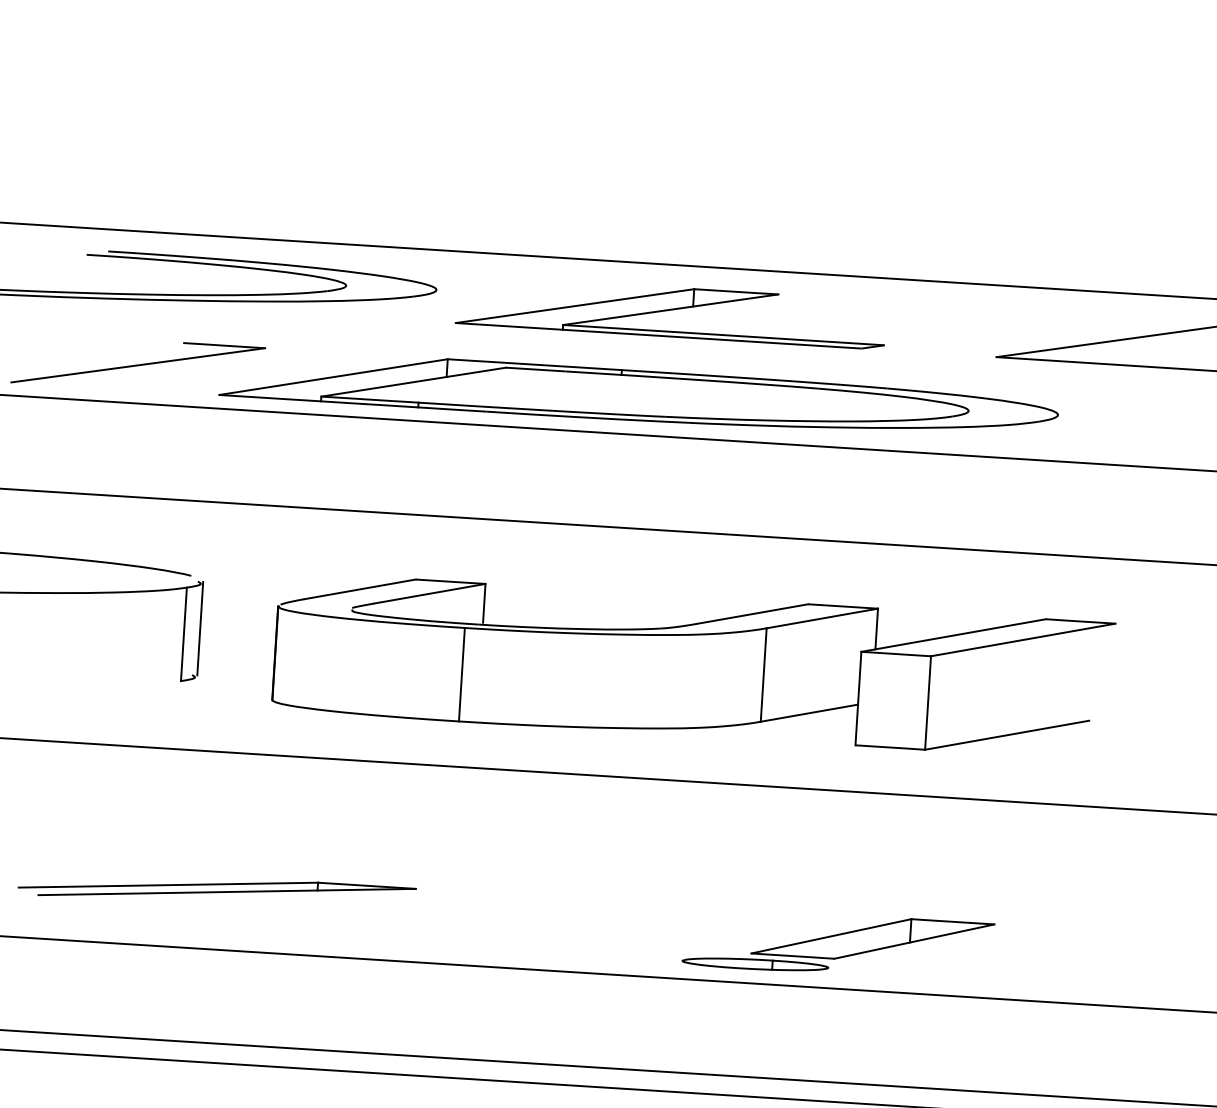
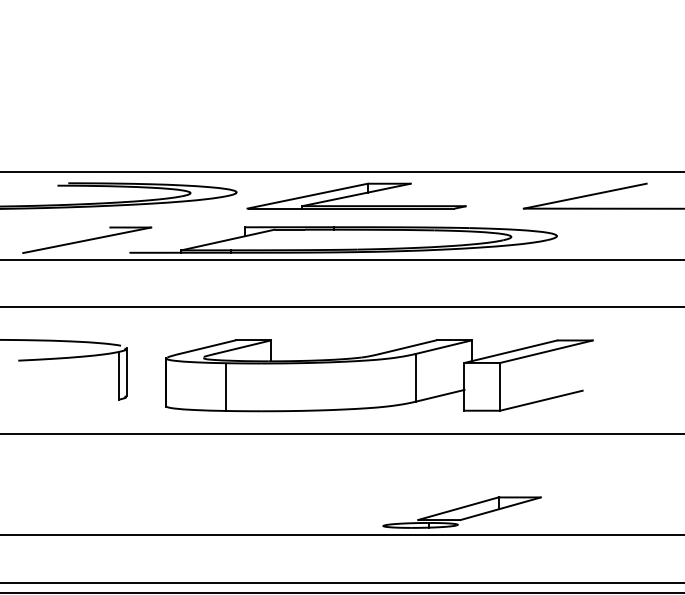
line: (332, 375) -> (186, 239), removed
line: (461, 674) -> (225, 387), moved
part: (217, 891) -> (144, 505), removed

